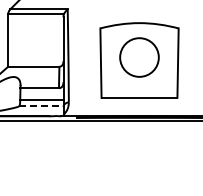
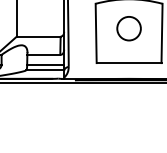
circle: (139, 57) -> (129, 28), size x0.71
line: (41, 106) -> (45, 70), dashed -> solid

